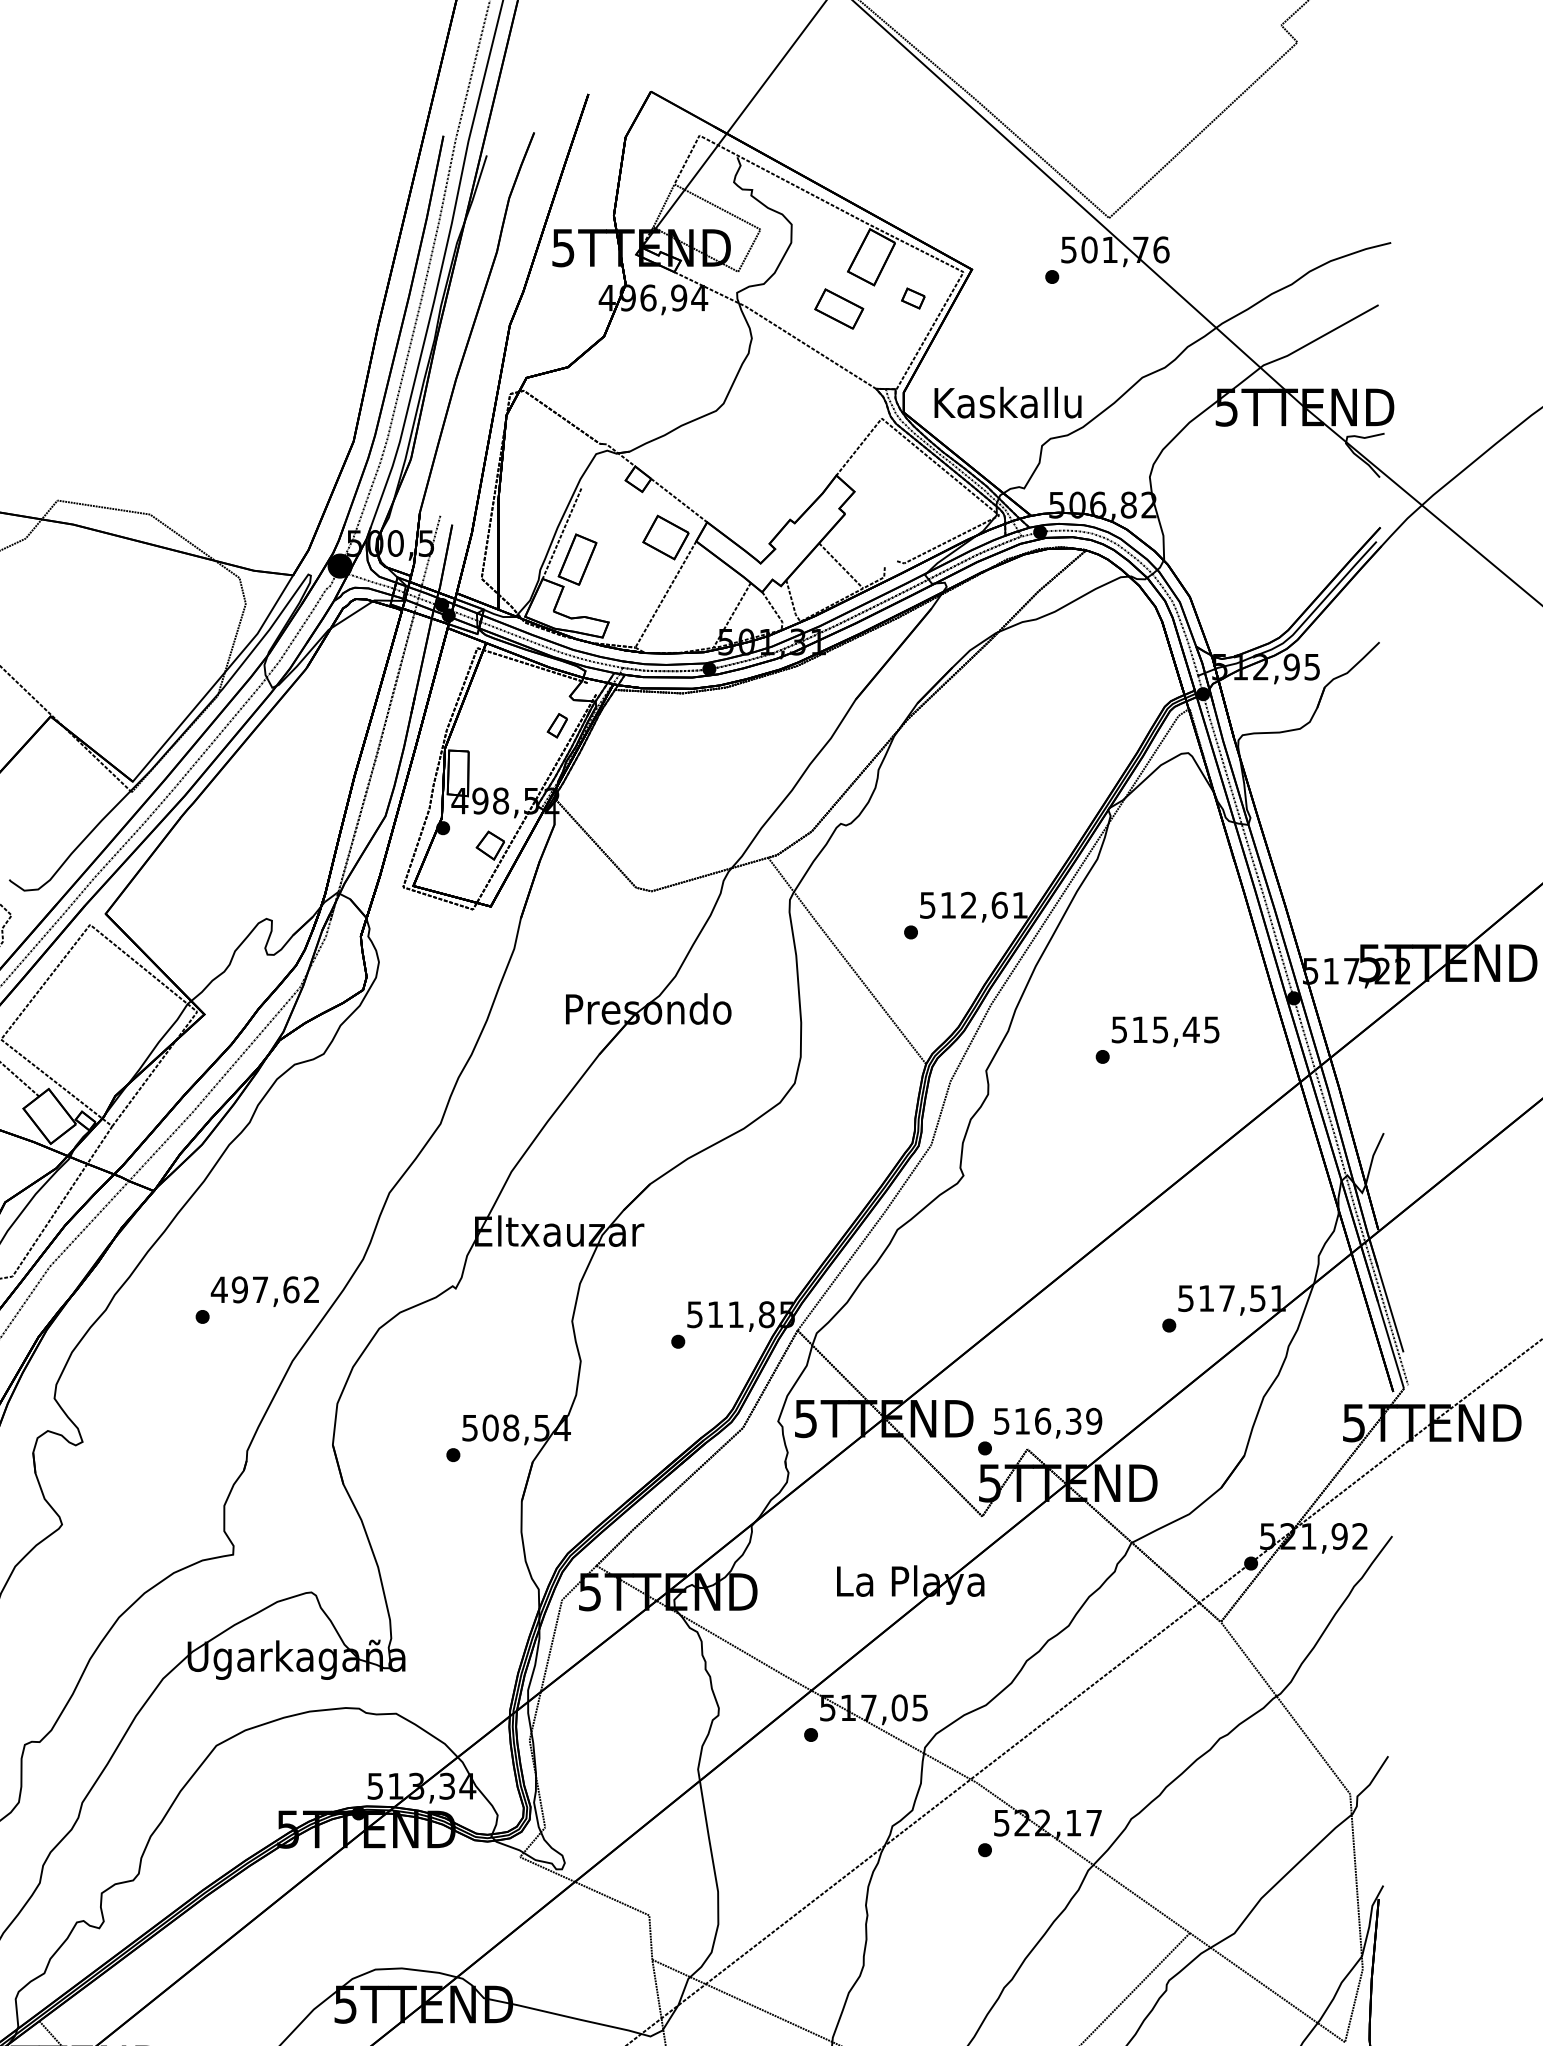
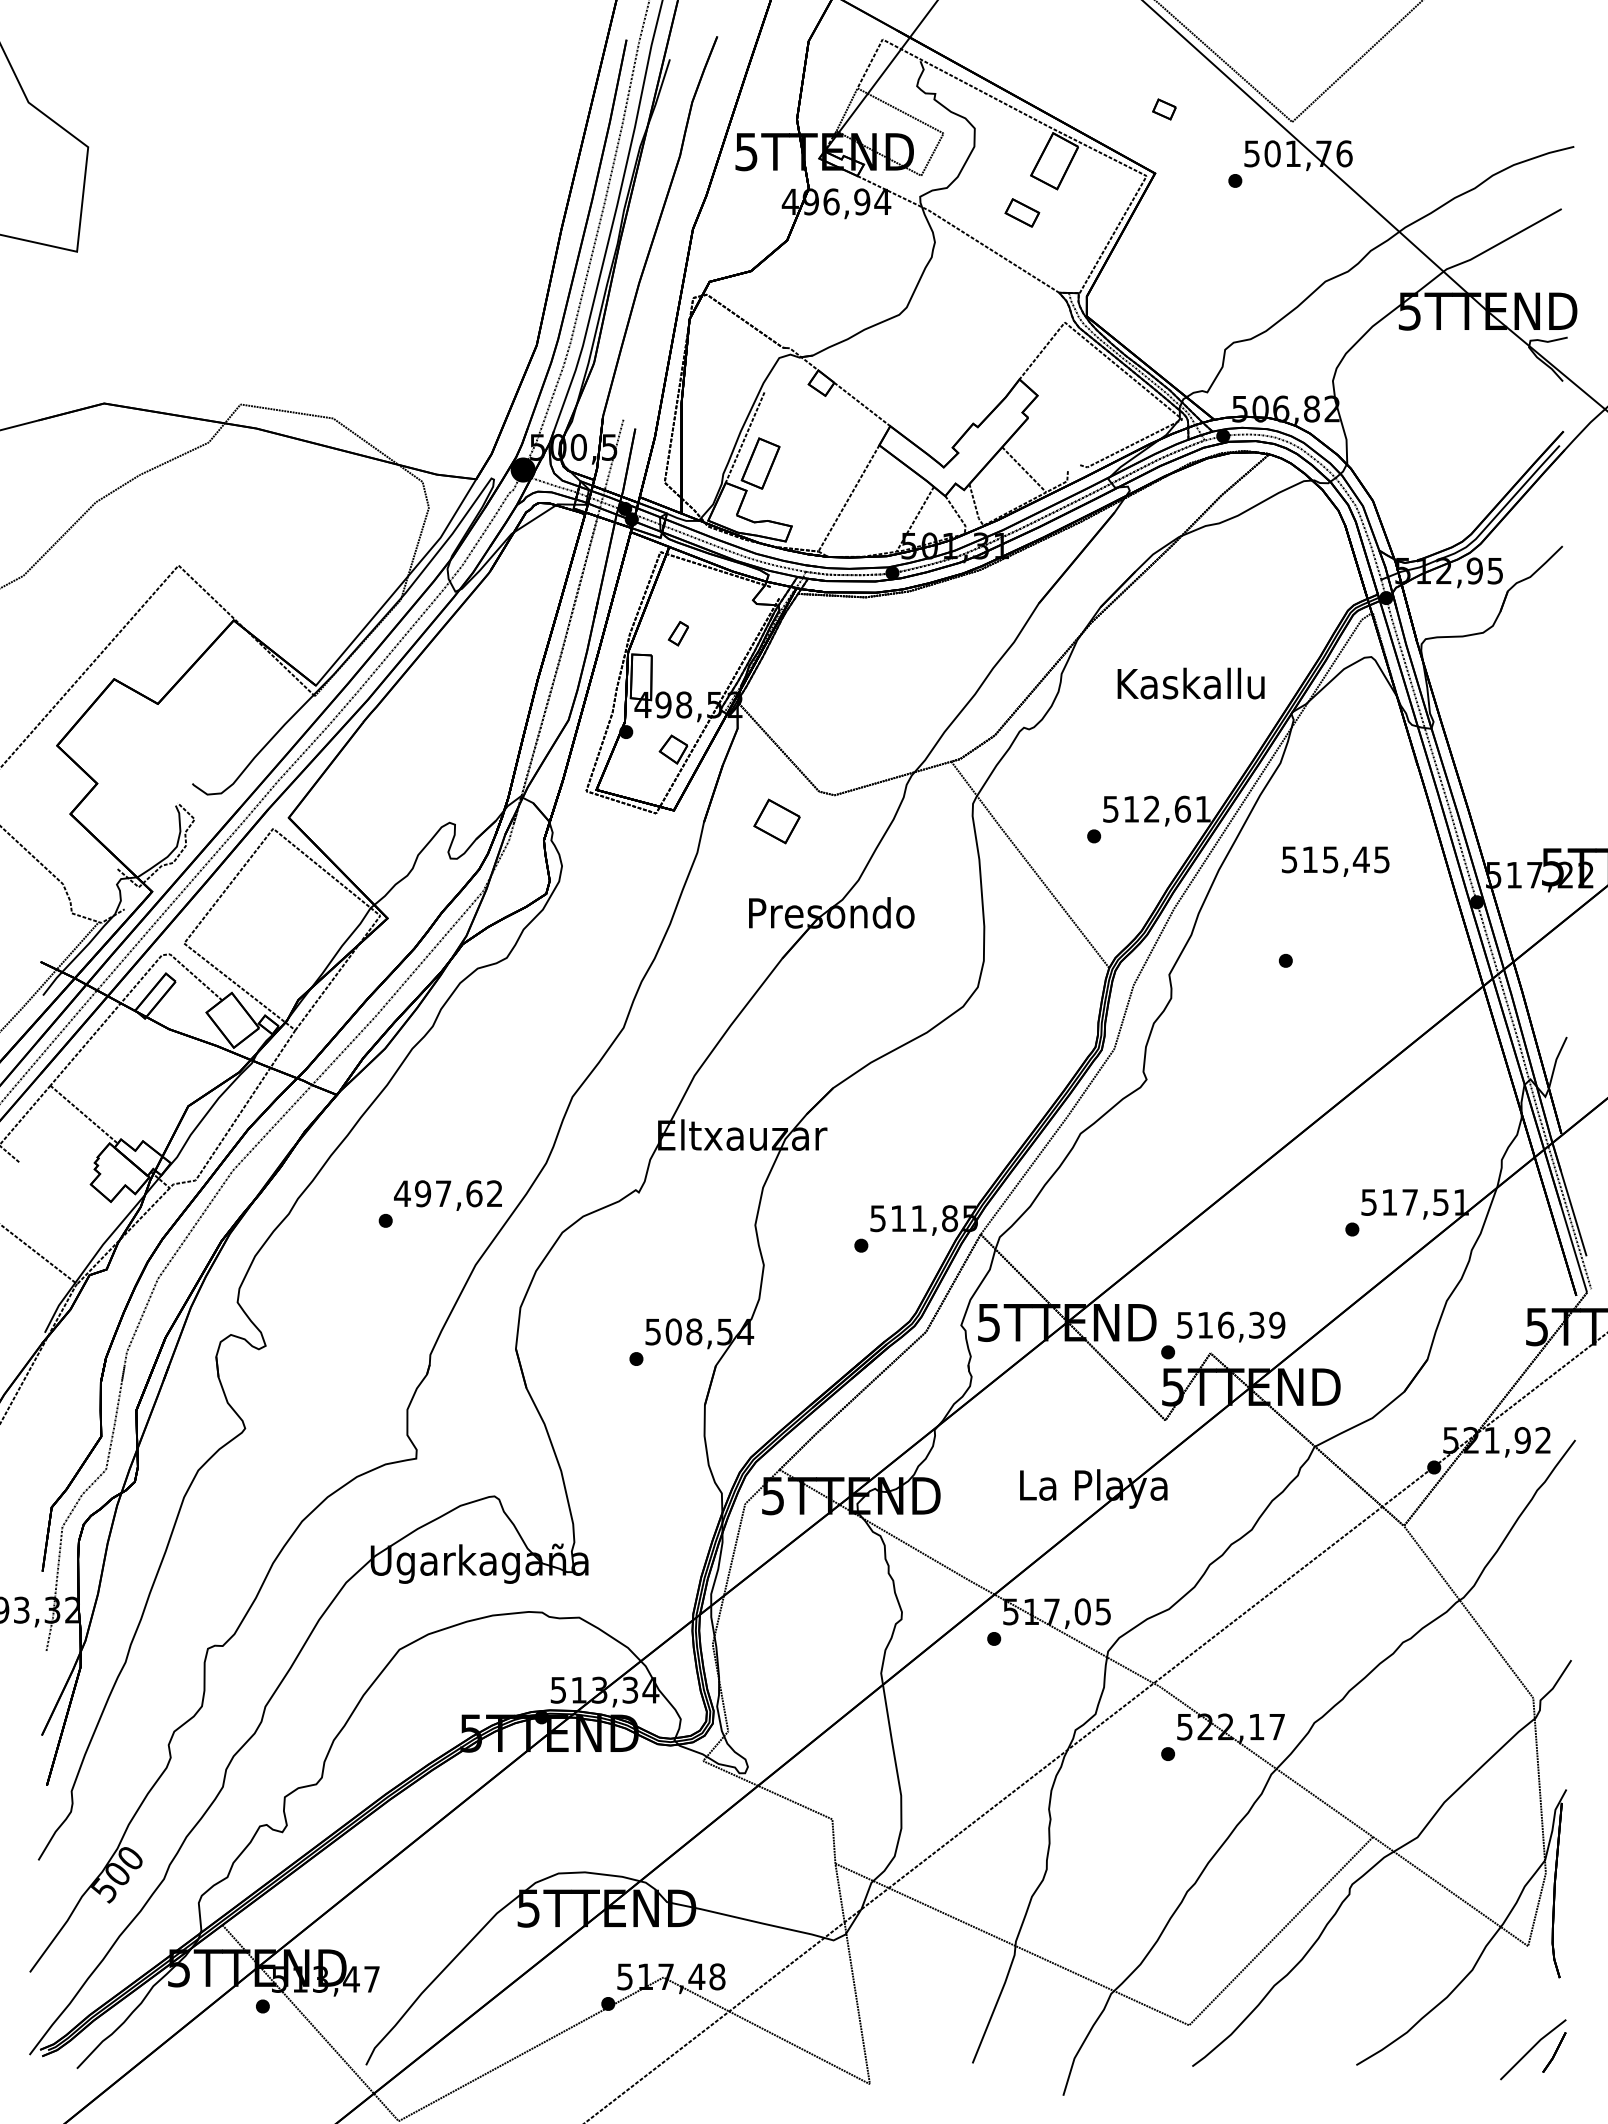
part: (913, 298) -> (1164, 109), moved
part: (839, 308) -> (1022, 212), size x0.7
text: (1007, 402) -> (1190, 683), moved
part: (665, 537) -> (776, 821), moved
part: (557, 725) -> (678, 633), moved
text: (1165, 1031) -> (1335, 861), moved

